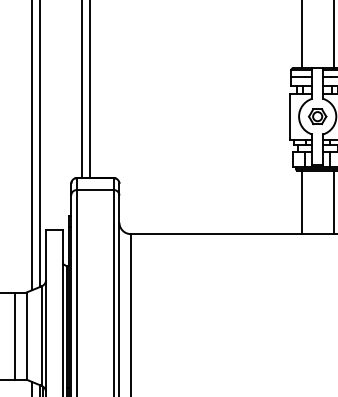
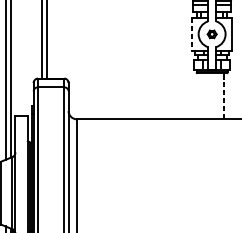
line: (290, 116) -> (192, 34), solid -> dashed
part: (317, 116) -> (211, 34), size x0.7
line: (301, 202) -> (200, 96), removed
line: (333, 202) -> (223, 96), solid -> dashed

